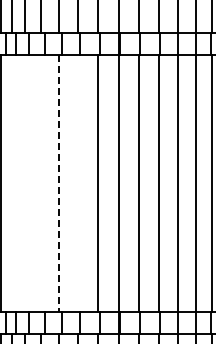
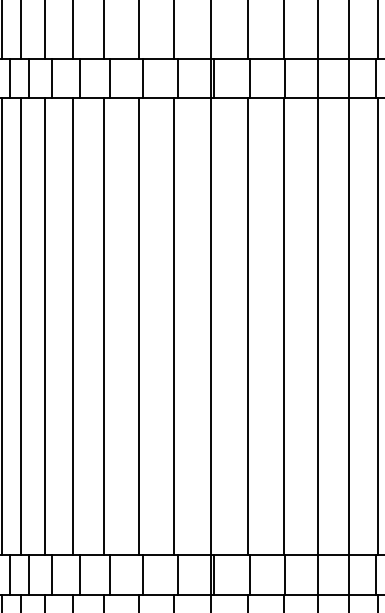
line: (11, 183) -> (20, 326), added
line: (25, 183) -> (45, 326), added
line: (40, 183) -> (72, 326), added
line: (58, 183) -> (104, 326), dashed -> solid
line: (77, 183) -> (138, 326), added

